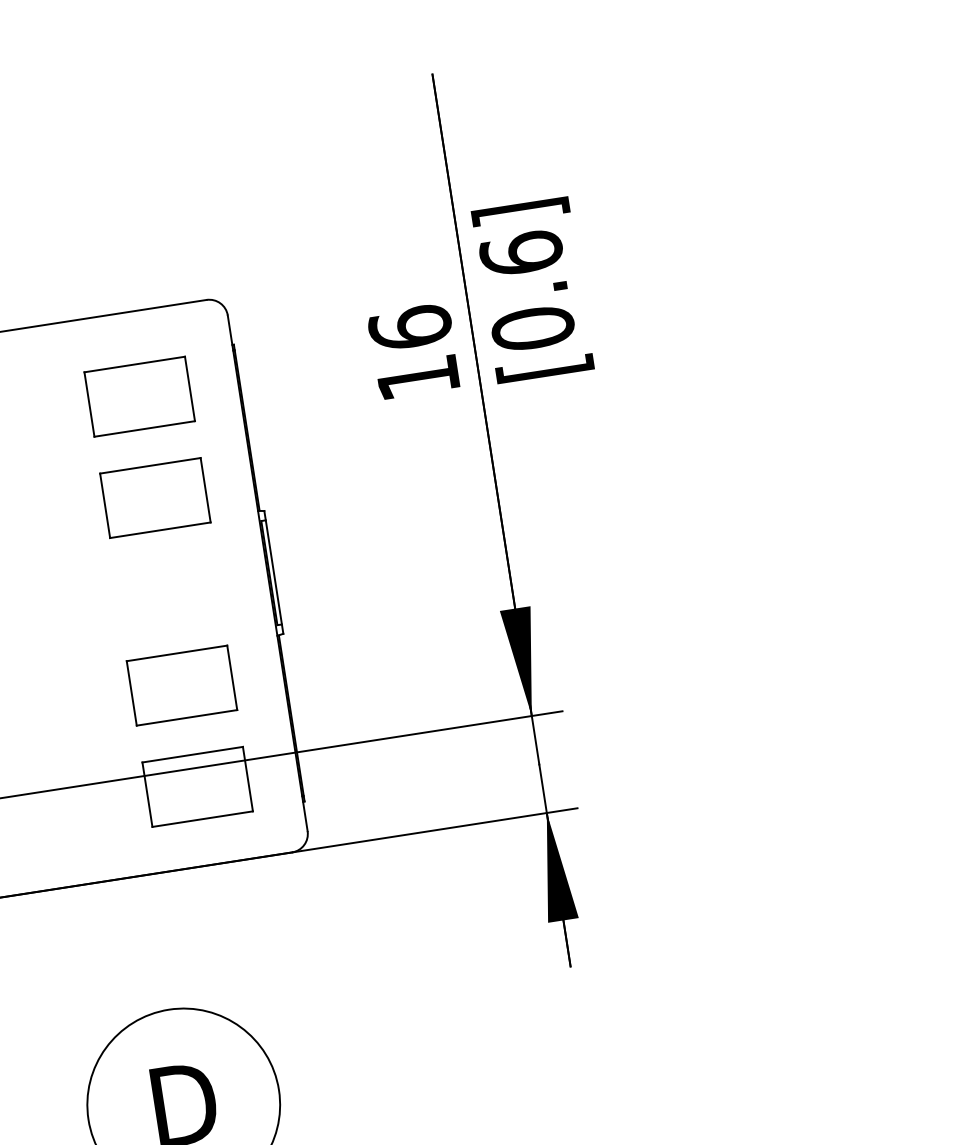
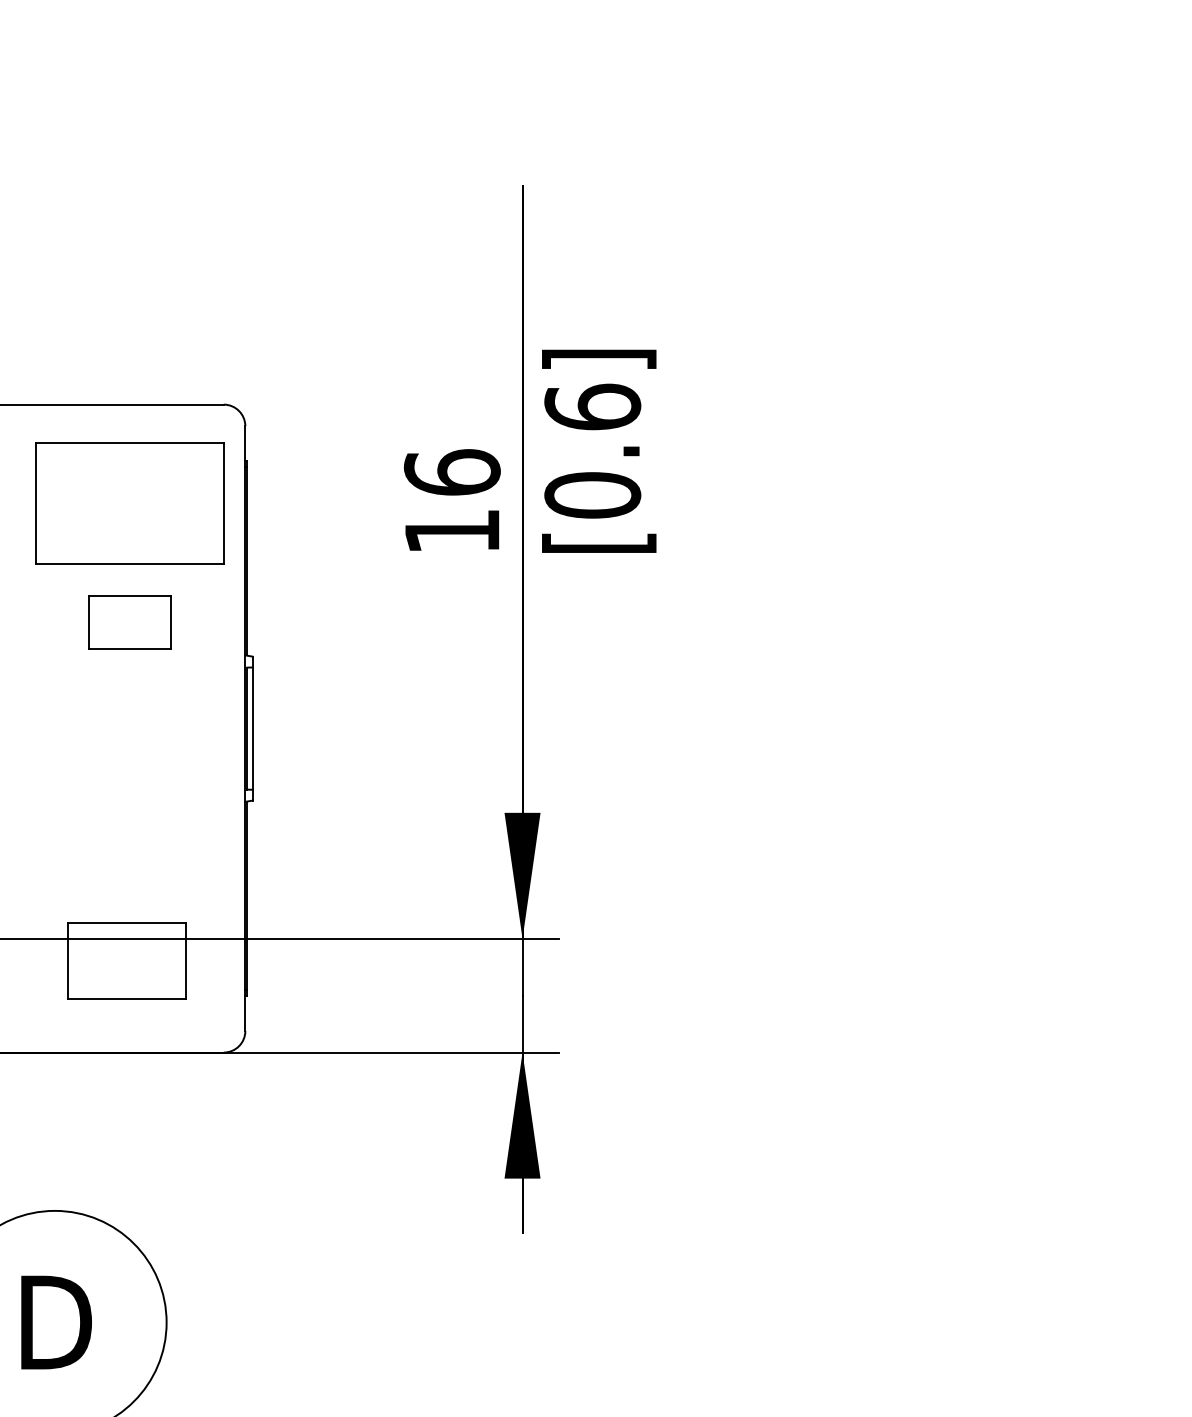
part: (139, 396) -> (129, 503), size x1.6
part: (154, 498) -> (129, 622), size x0.7
part: (181, 685) -> (126, 841), removed

